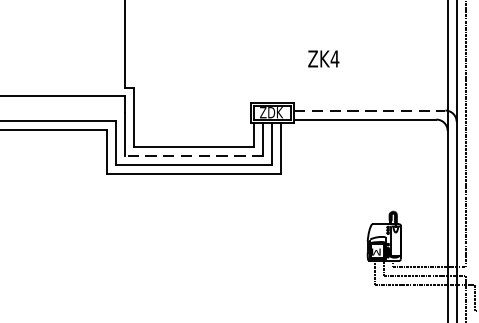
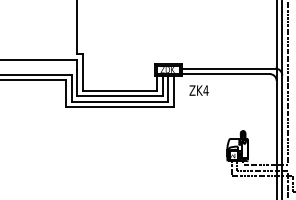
text: (322, 58) -> (198, 90), moved
line: (369, 110) -> (228, 68), dashed -> solid
line: (193, 155) -> (119, 96), dashed -> solid

